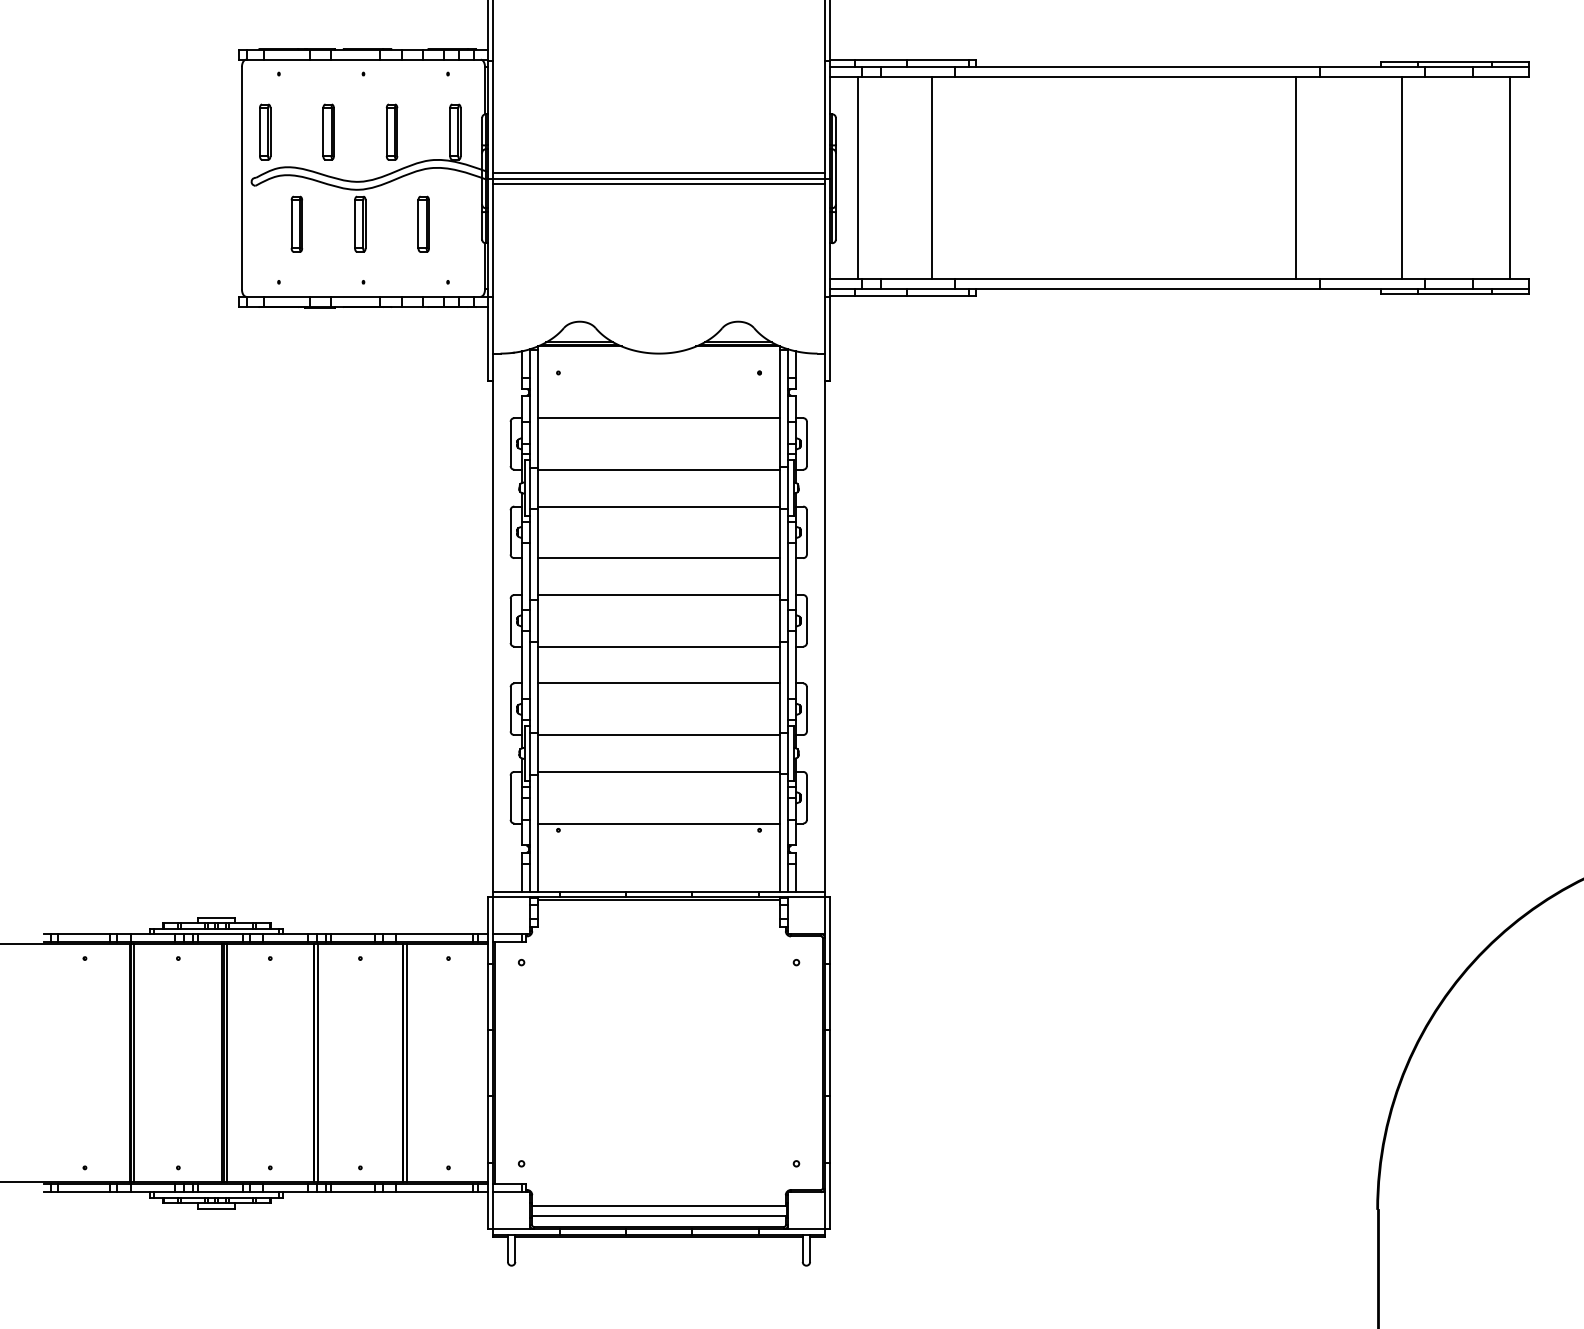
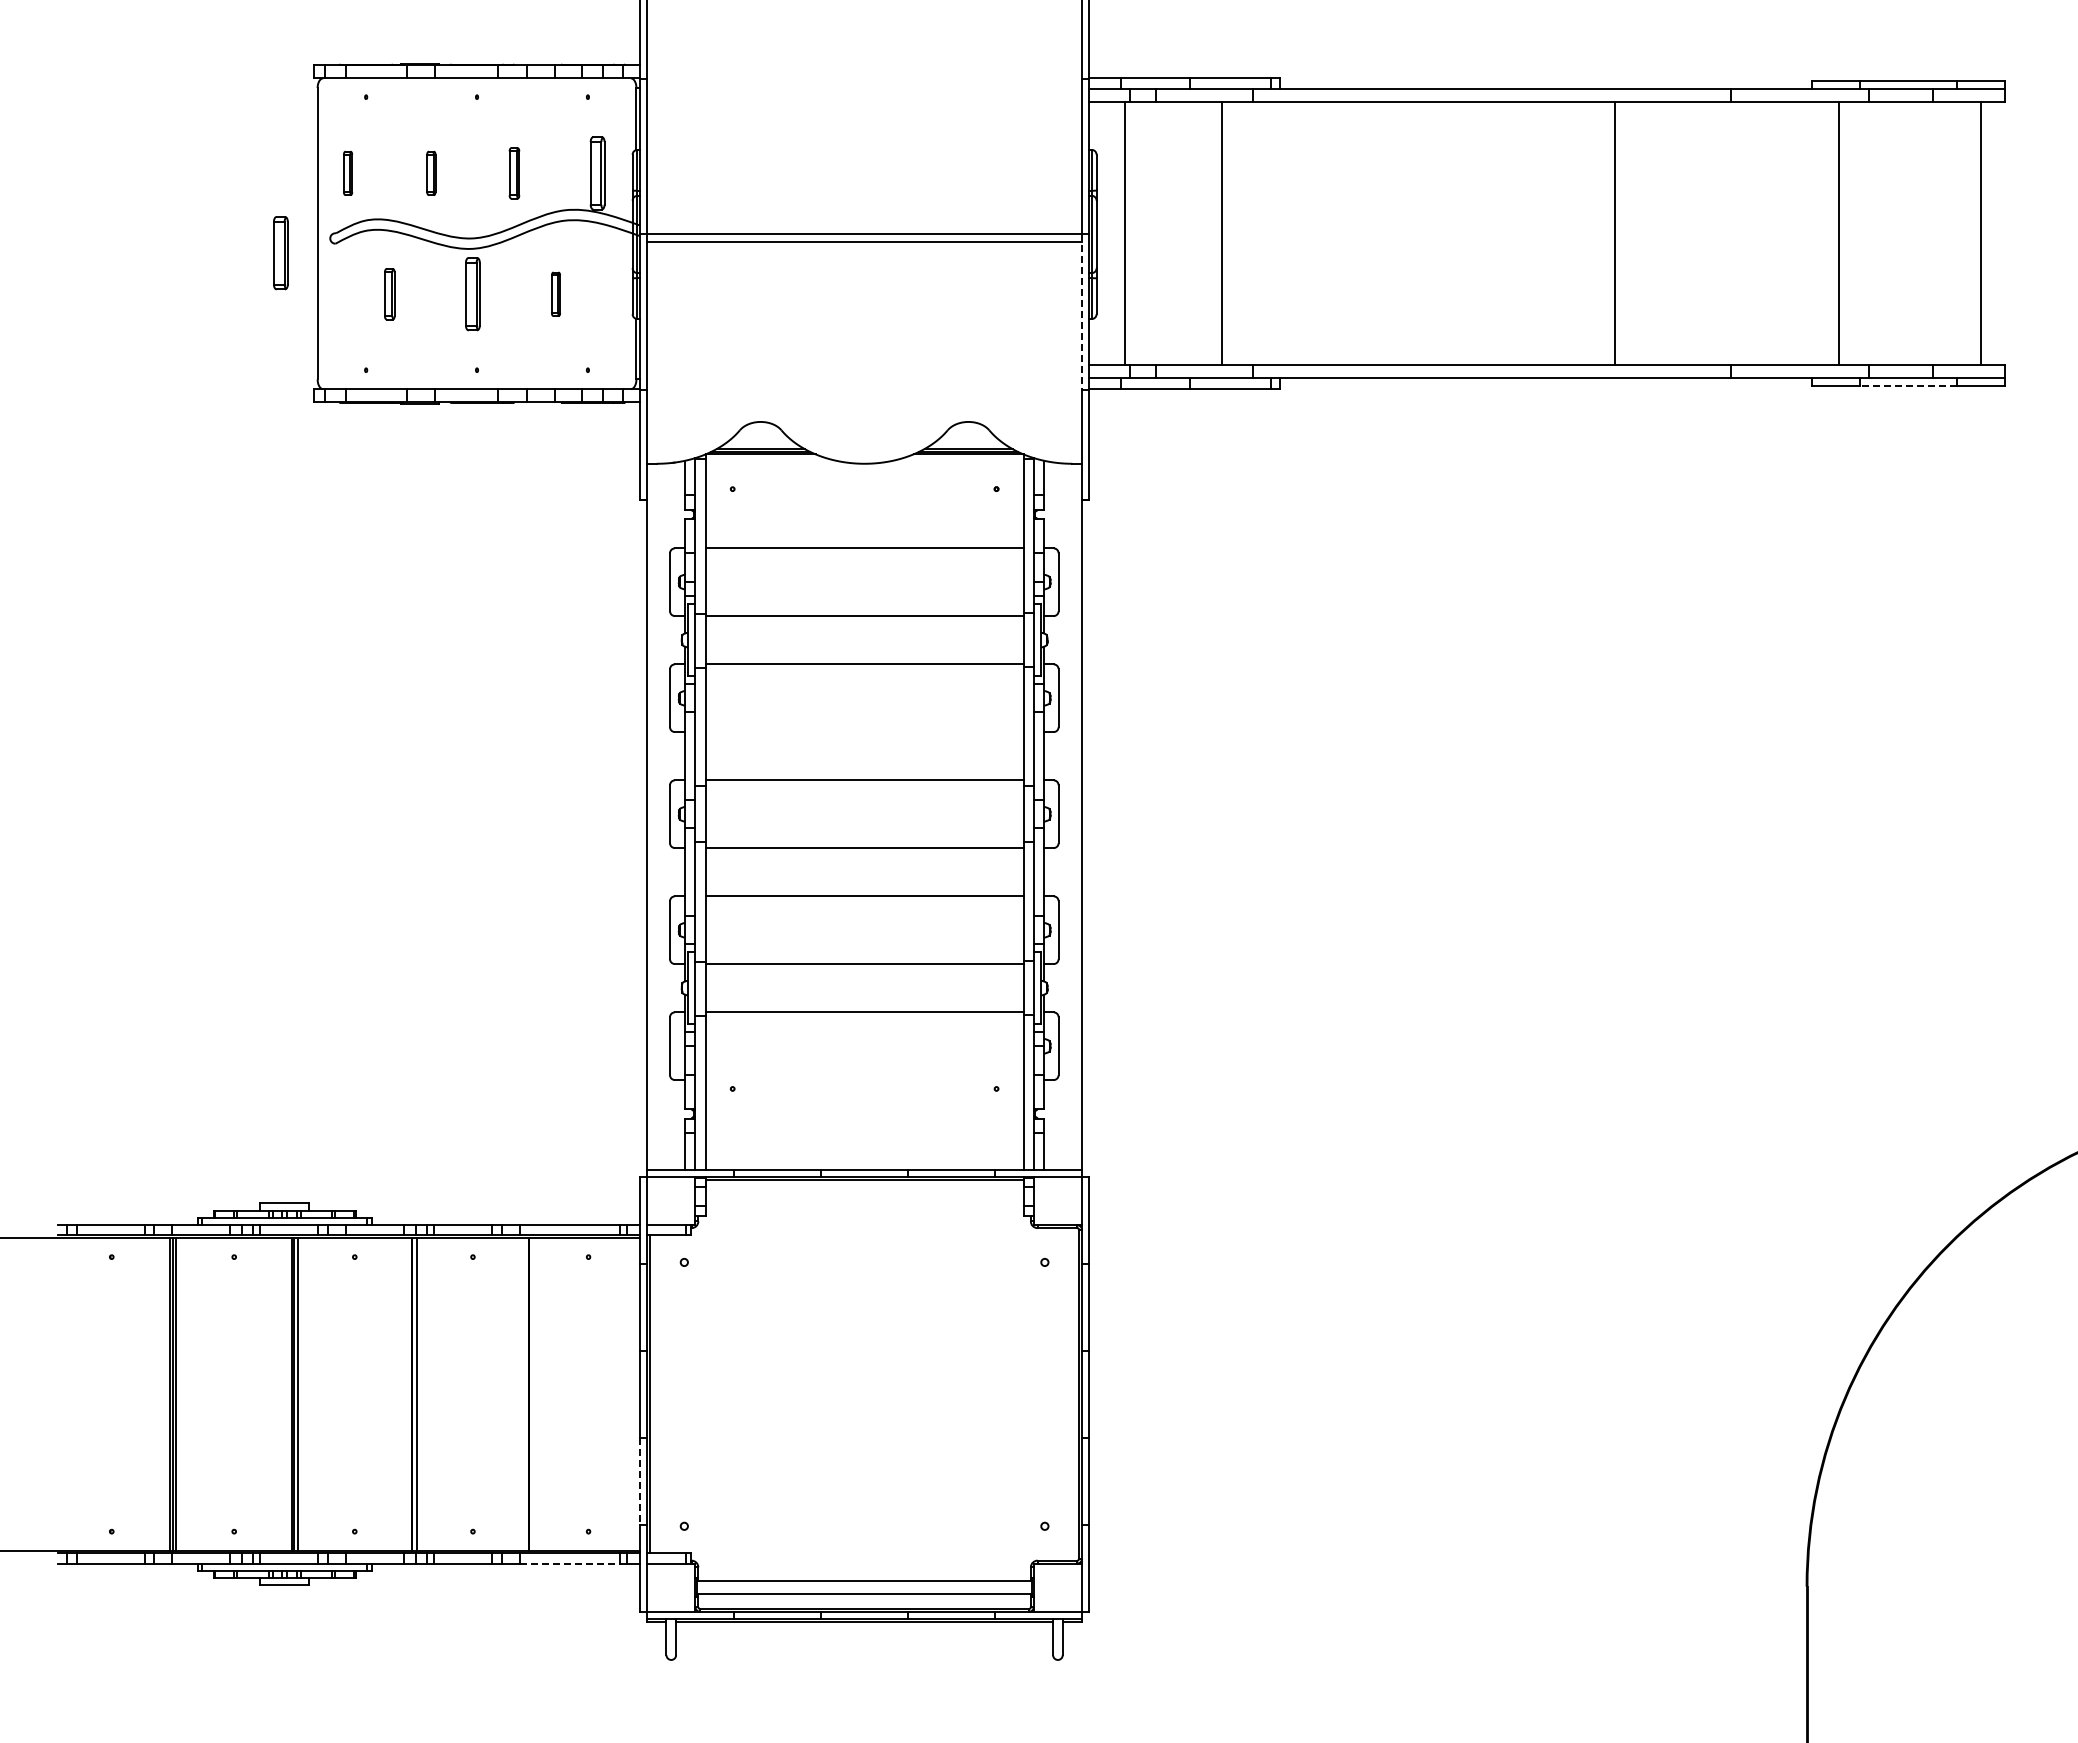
part: (264, 132) -> (347, 173), size x0.6
part: (328, 132) -> (431, 173), size x0.6
part: (392, 132) -> (514, 173), size x0.7
line: (658, 173) -> (864, 227), removed
line: (1296, 178) -> (1614, 233), moved
part: (213, 193) -> (280, 253), added
part: (296, 224) -> (389, 294), size x0.7
part: (423, 224) -> (555, 294), size x0.6
line: (825, 238) -> (1082, 312), solid -> dashed
line: (1454, 293) -> (1908, 385), solid -> dashed
line: (658, 558) -> (864, 732), removed
line: (658, 823) -> (864, 1080), removed
line: (407, 1063) -> (534, 1394), removed
line: (487, 1129) -> (639, 1481), solid -> dashed
line: (434, 1192) -> (570, 1563), solid -> dashed

